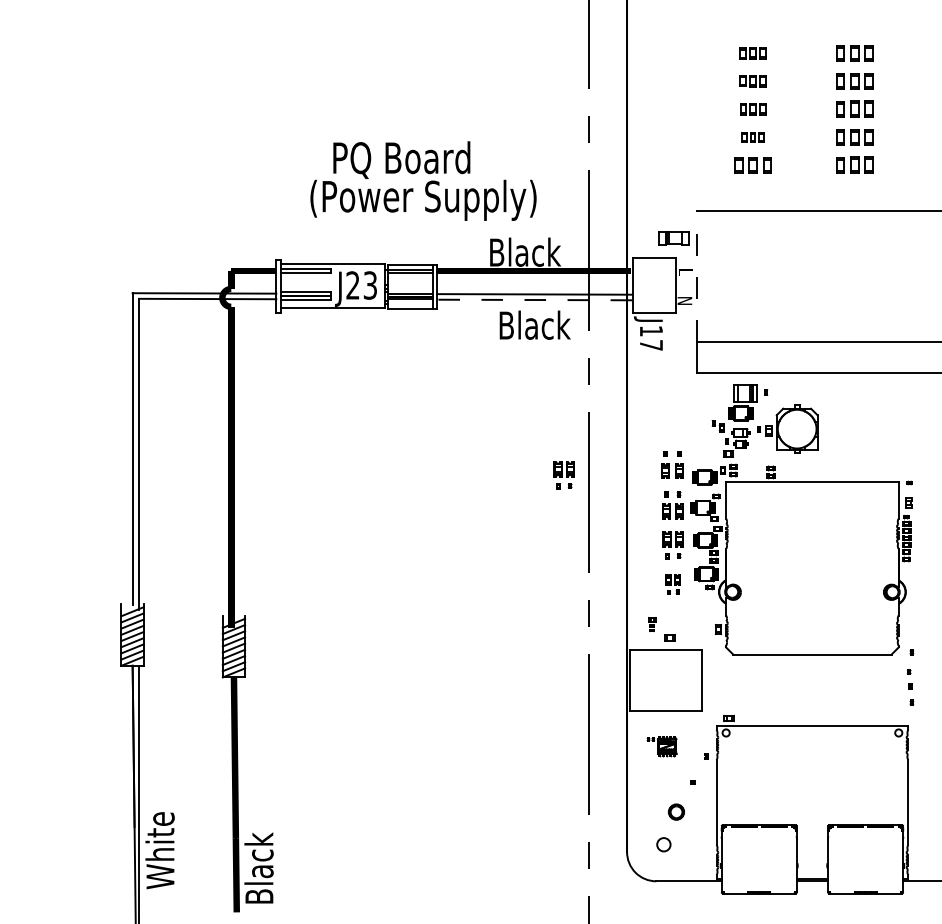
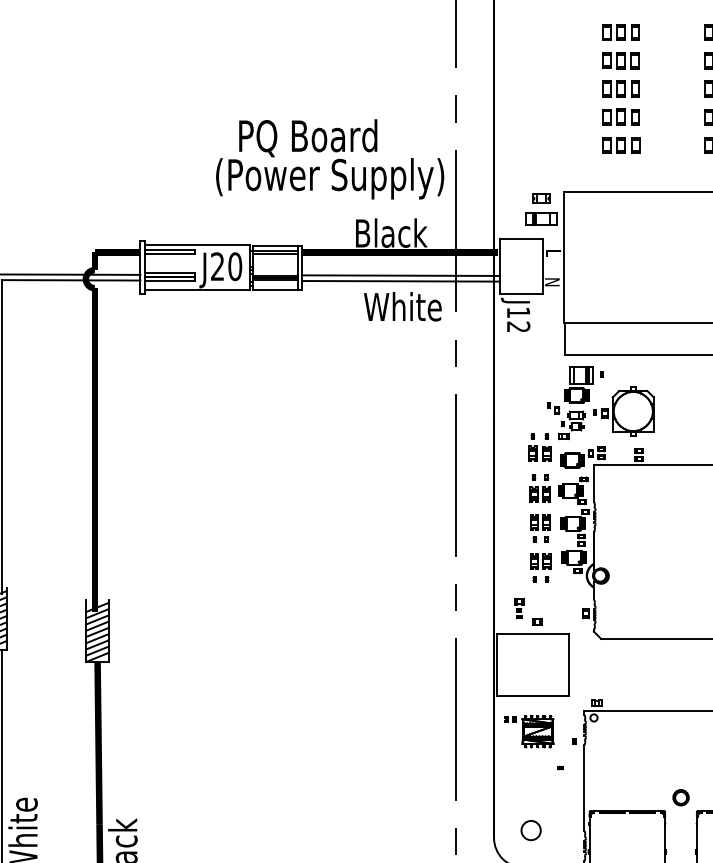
part: (752, 53) -> (620, 32), size x1.43
part: (752, 80) -> (620, 59), size x1.43
part: (752, 109) -> (620, 89), size x1.43
part: (752, 137) -> (620, 117), size x1.67
text: (423, 180) -> (330, 158), moved
part: (673, 217) -> (540, 198), added
line: (696, 275) -> (564, 256), dashed -> solid
text: (370, 285) -> (235, 266), J23 -> J20
line: (534, 300) -> (400, 281), dashed -> solid
text: (536, 324) -> (402, 306), Black -> White
text: (651, 345) -> (518, 327), J17 -> J12
part: (764, 420) -> (600, 402), moved
part: (563, 475) -> (429, 458), removed
part: (672, 584) -> (539, 568), size x1.43
part: (651, 624) -> (518, 608), size x1.43
part: (661, 746) -> (528, 731), size x1.67
part: (676, 811) -> (681, 797), moved
circle: (663, 844) -> (530, 830), size x1.43

